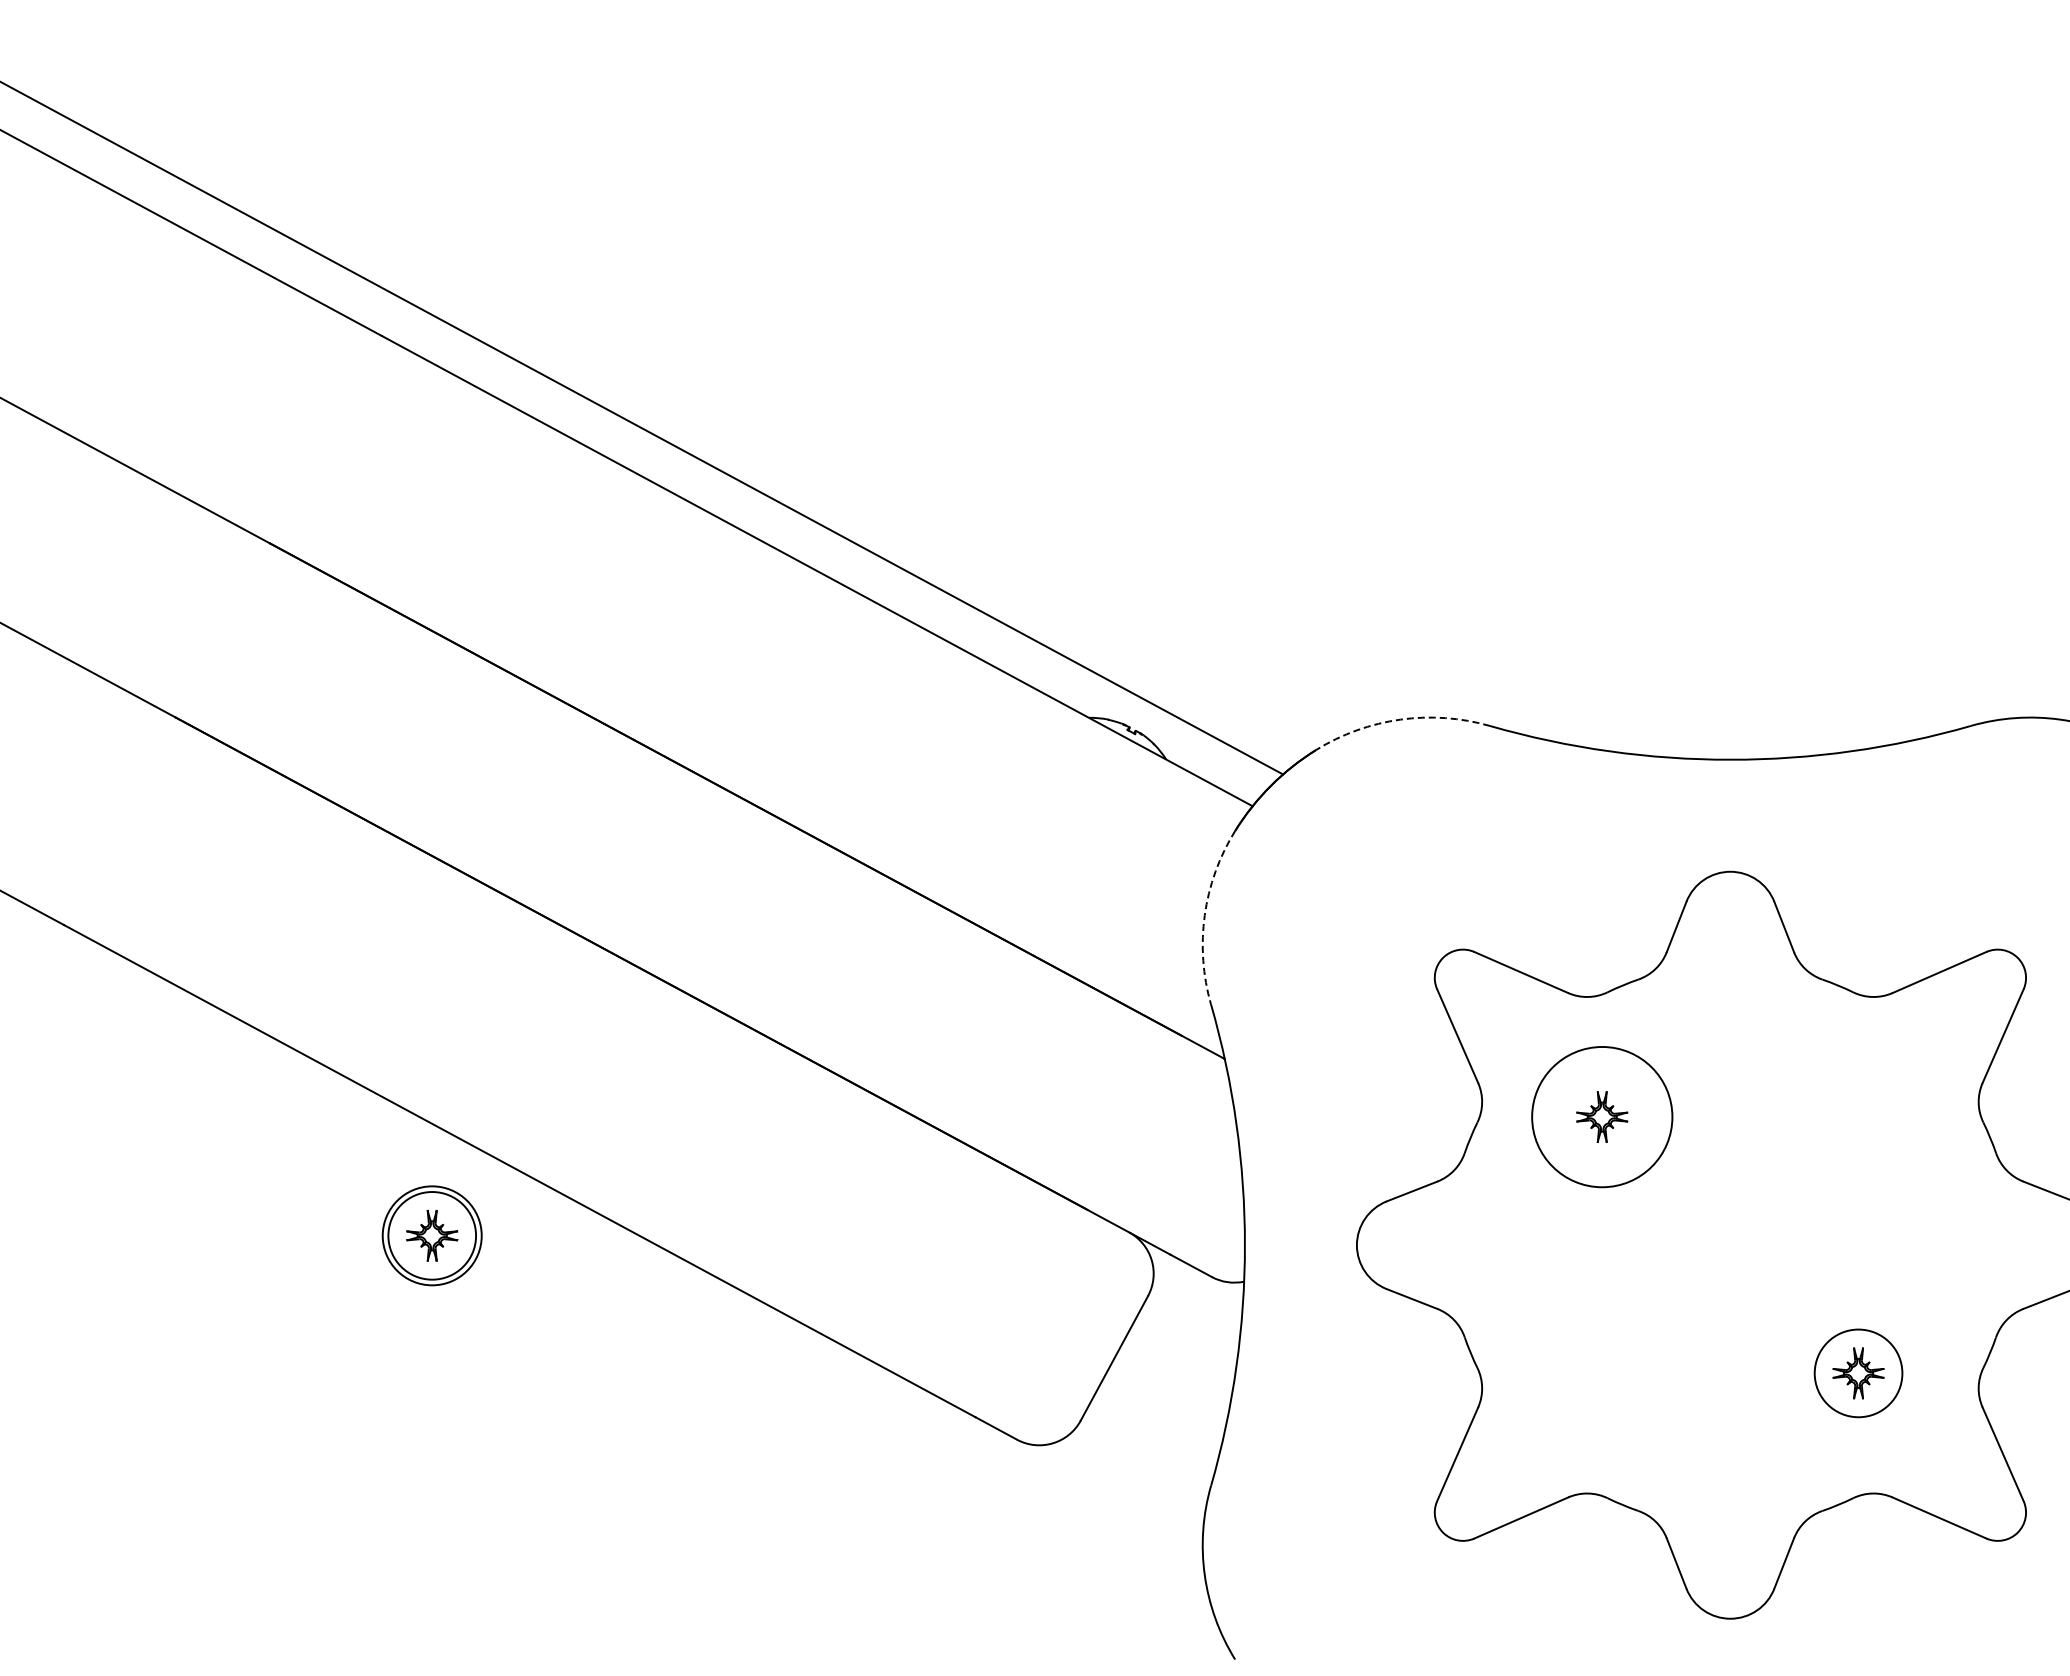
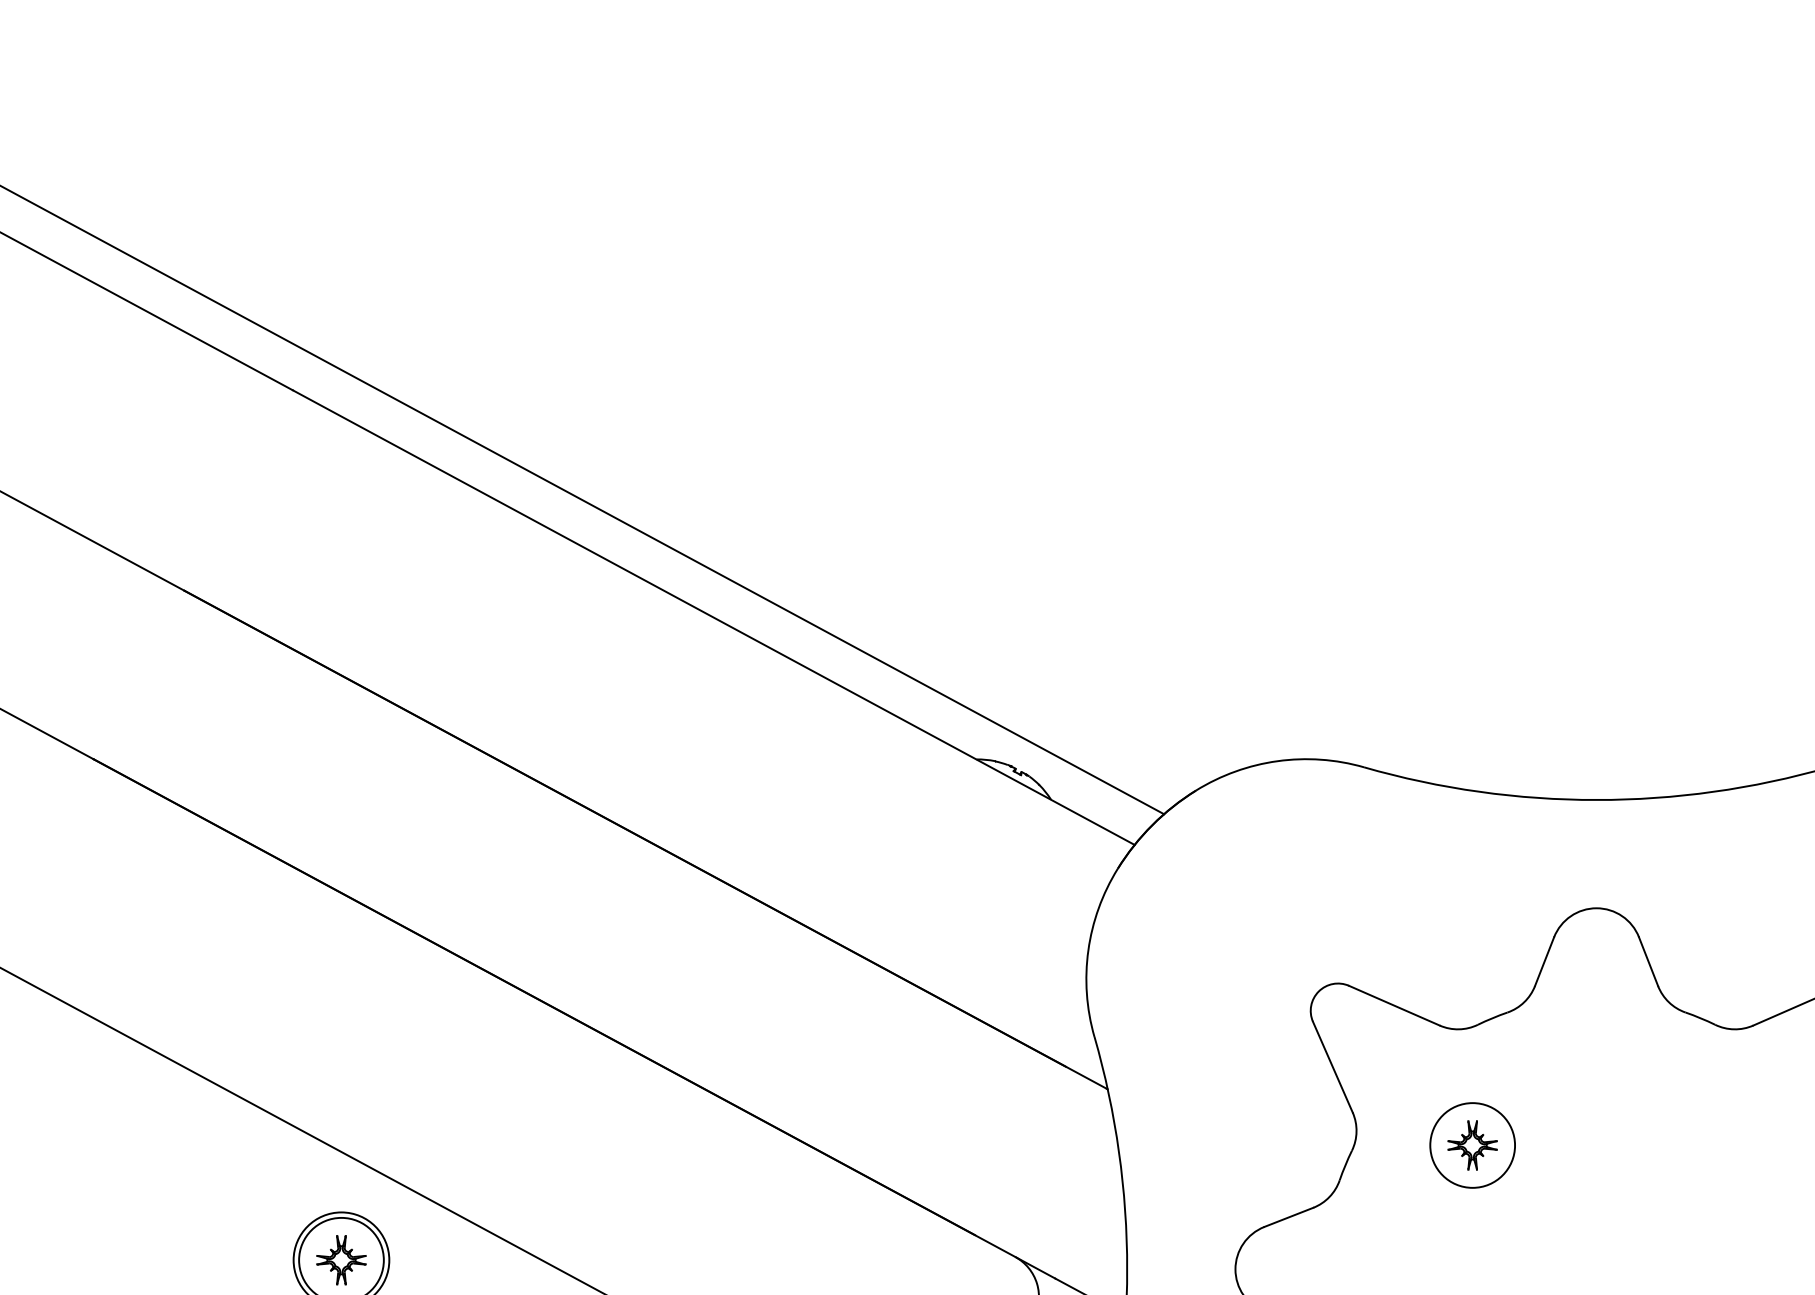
arc: (1400, 719) -> (1277, 761), dashed -> solid
arc: (1204, 915) -> (1088, 950), dashed -> solid
circle: (1602, 1116) -> (1472, 1144), size x0.62

